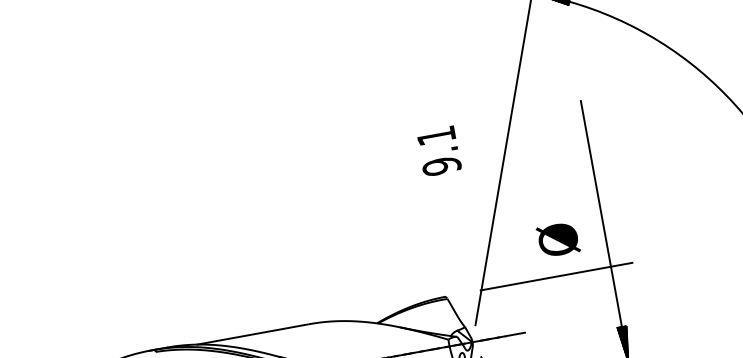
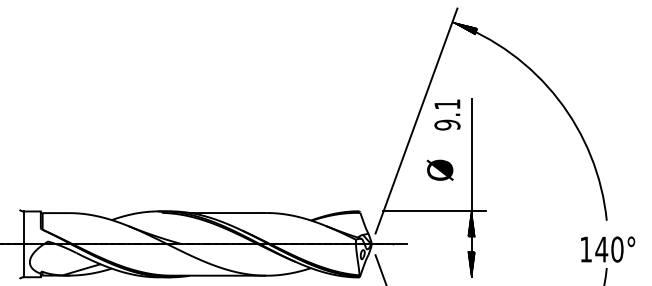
text: (439, 150) -> (447, 114), moved
text: (557, 238) -> (439, 169), moved
hatch: (614, 284) -> (471, 223), added

